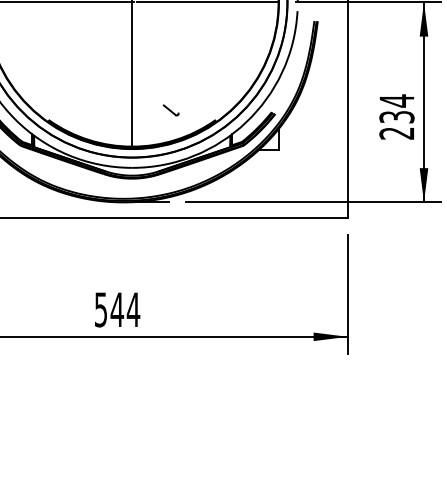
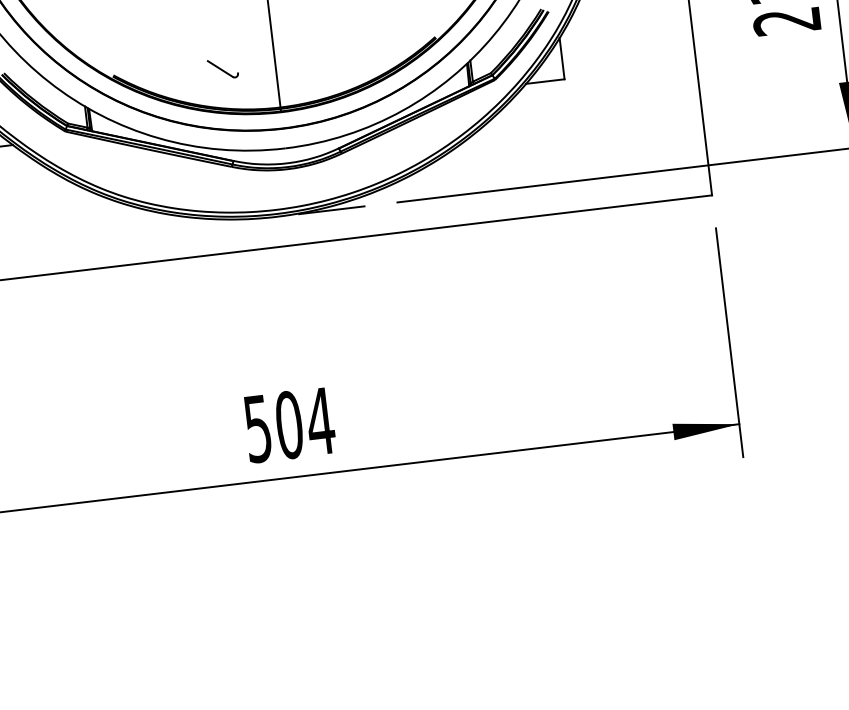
part: (170, 110) -> (221, 69), moved
text: (117, 309) -> (289, 424), 544 -> 504

